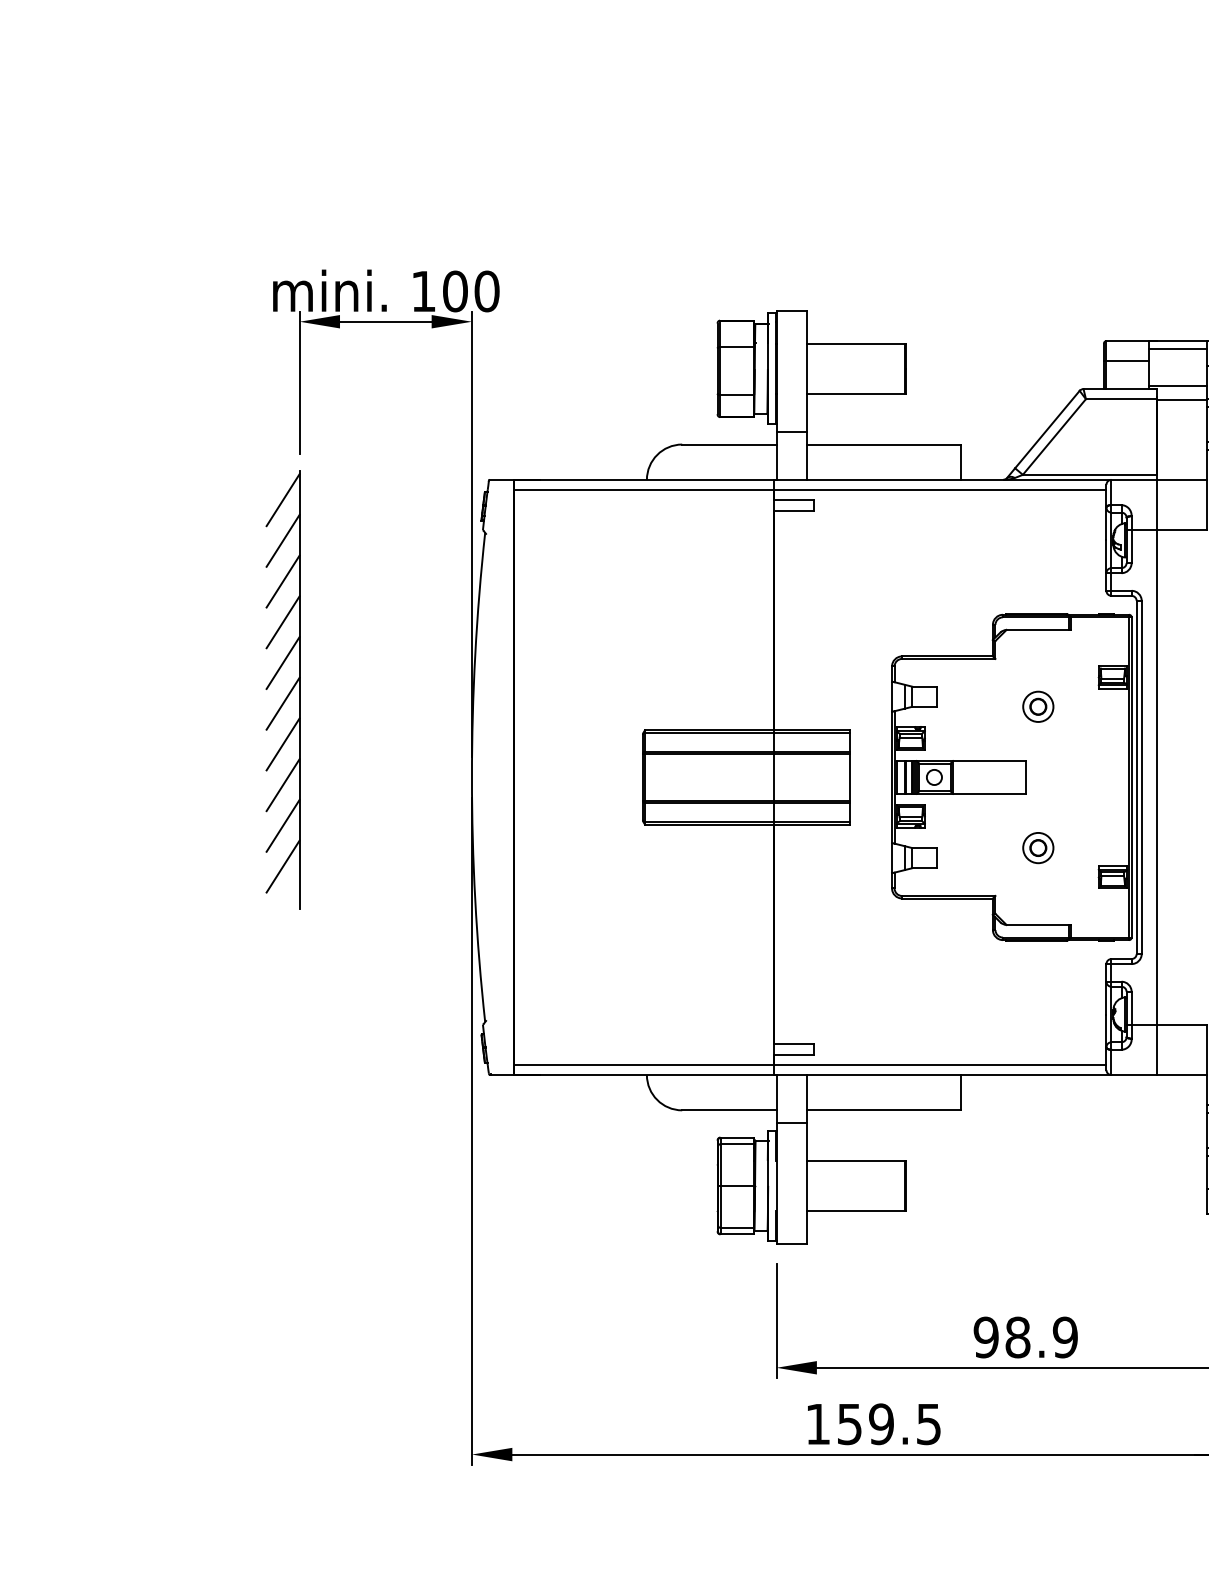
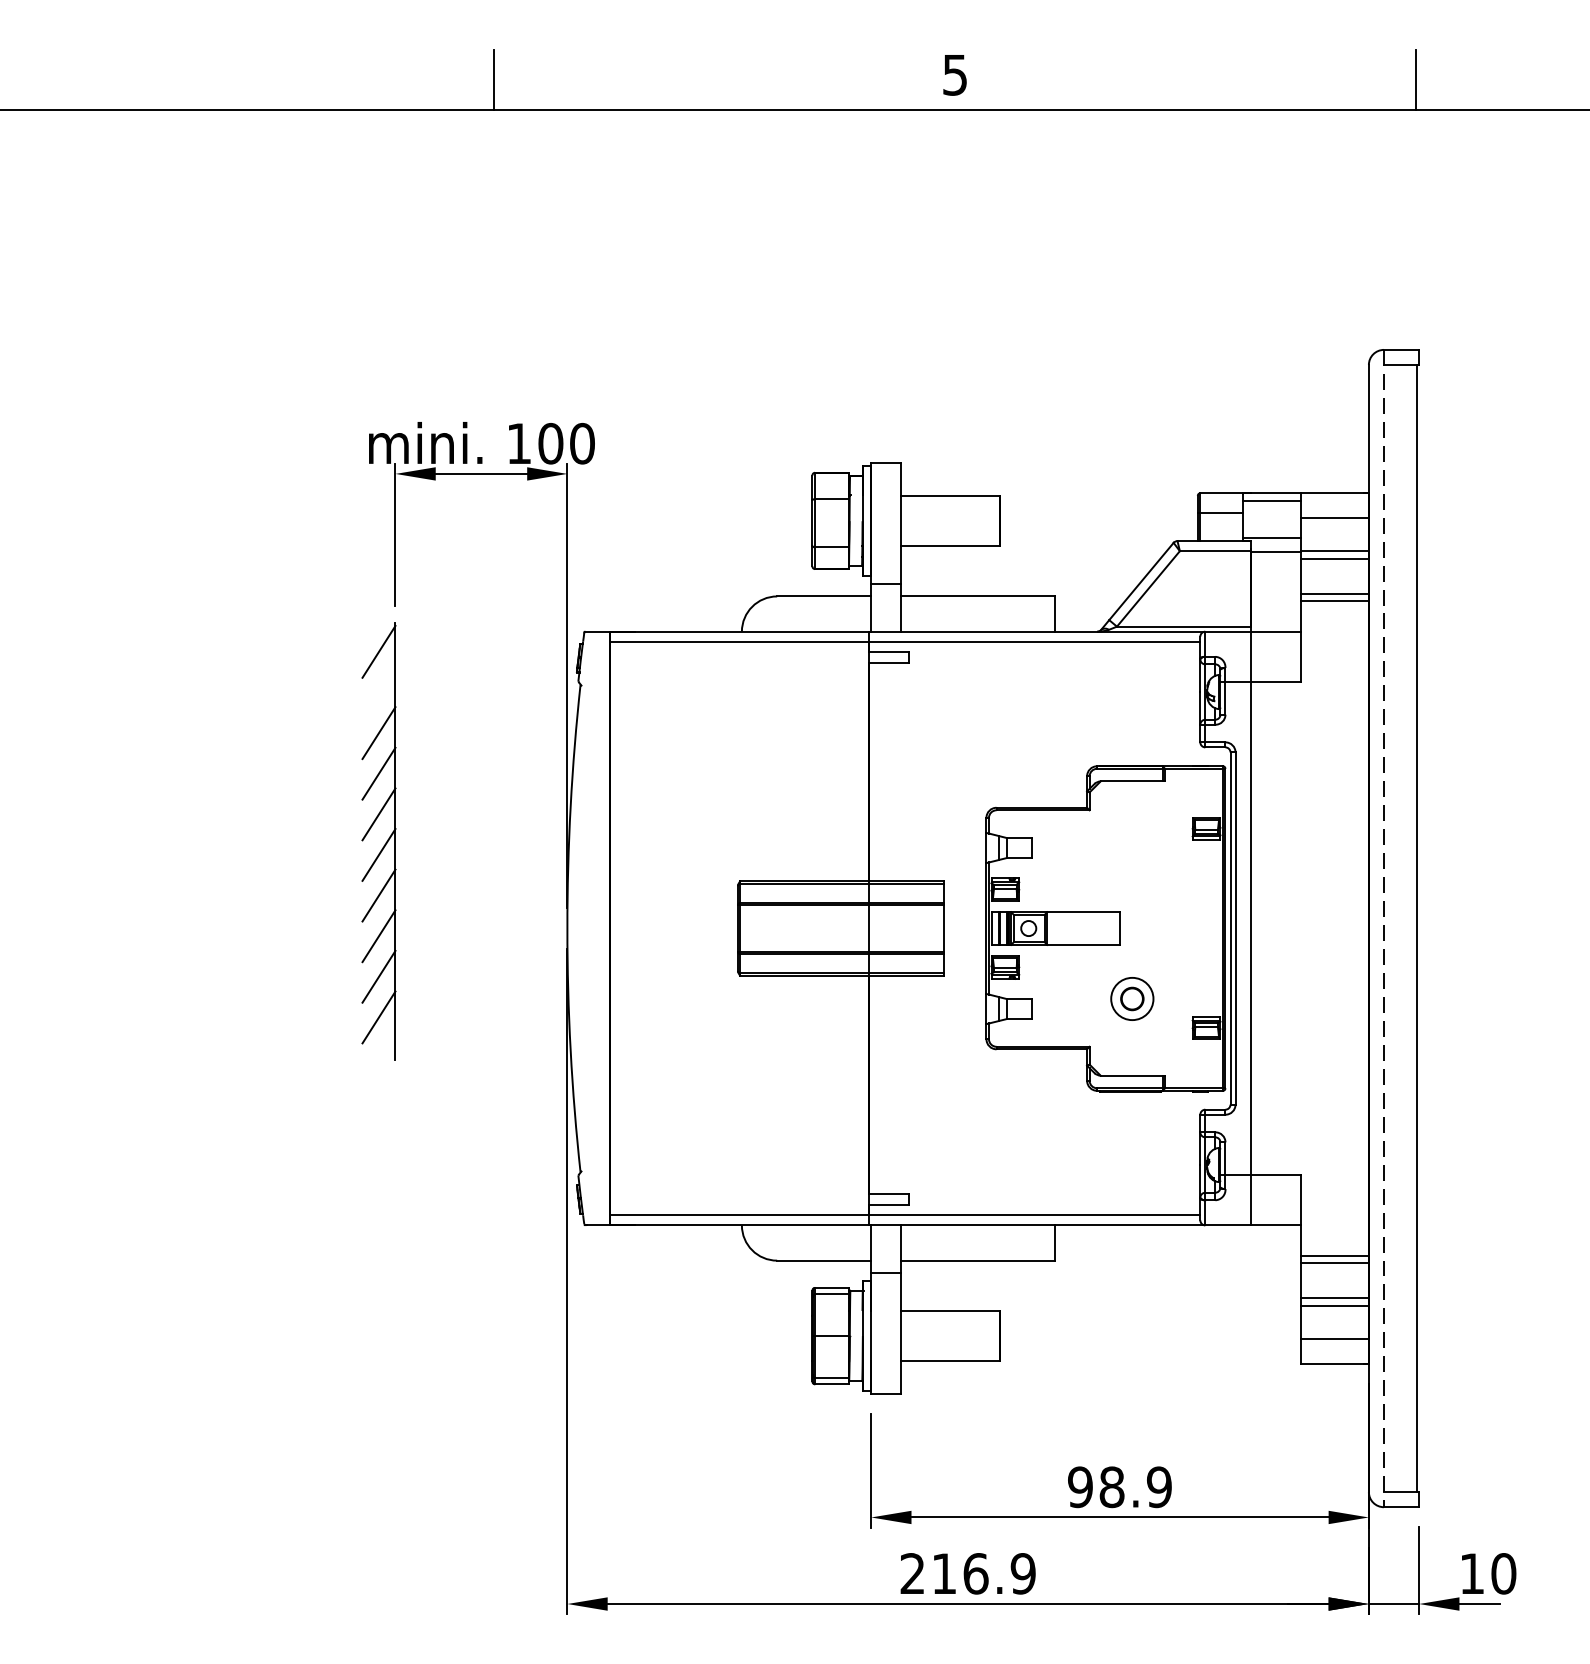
line: (282, 540) -> (378, 692), removed
part: (1038, 707) -> (1132, 858), removed
part: (1038, 847) -> (1132, 998), size x1.4
text: (873, 1423) -> (967, 1573), 159.5 -> 216.9

